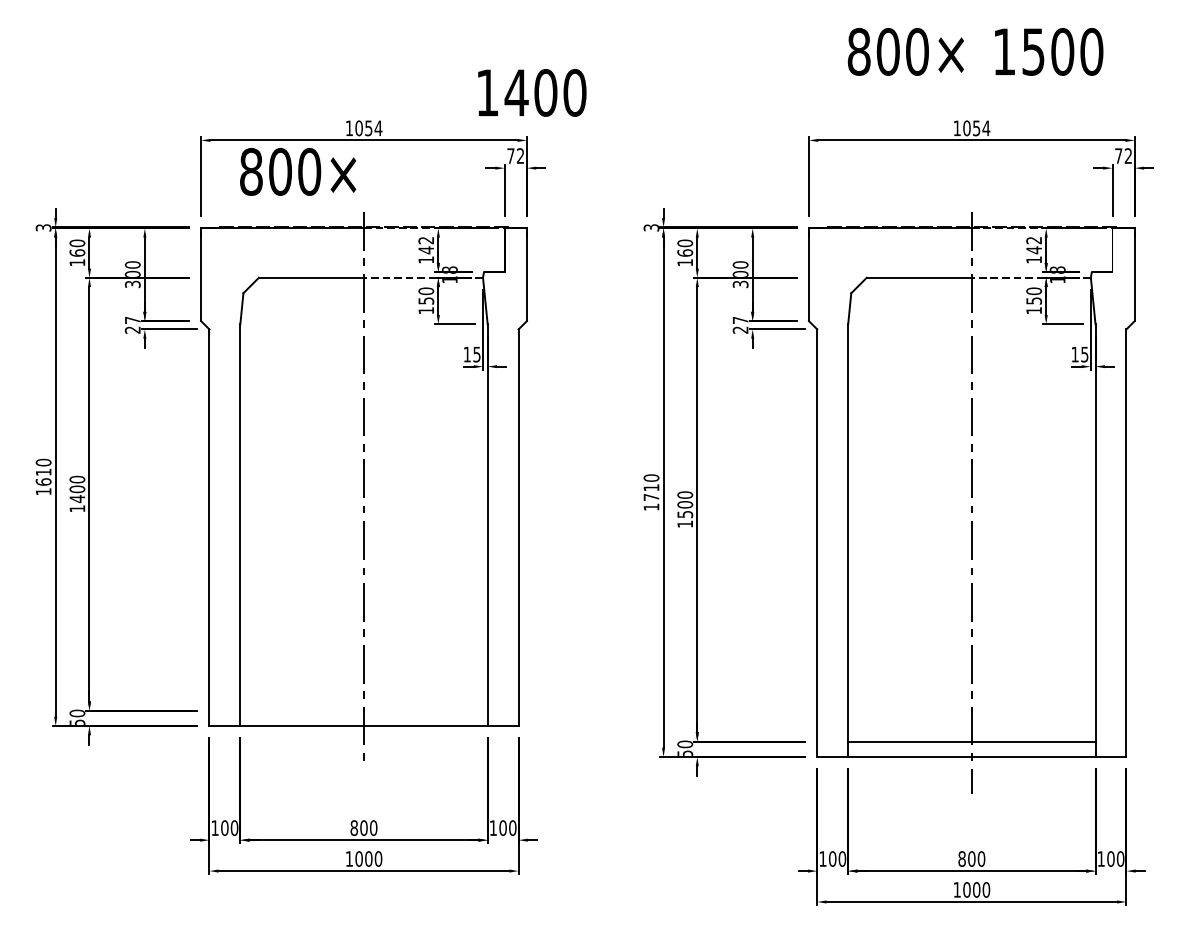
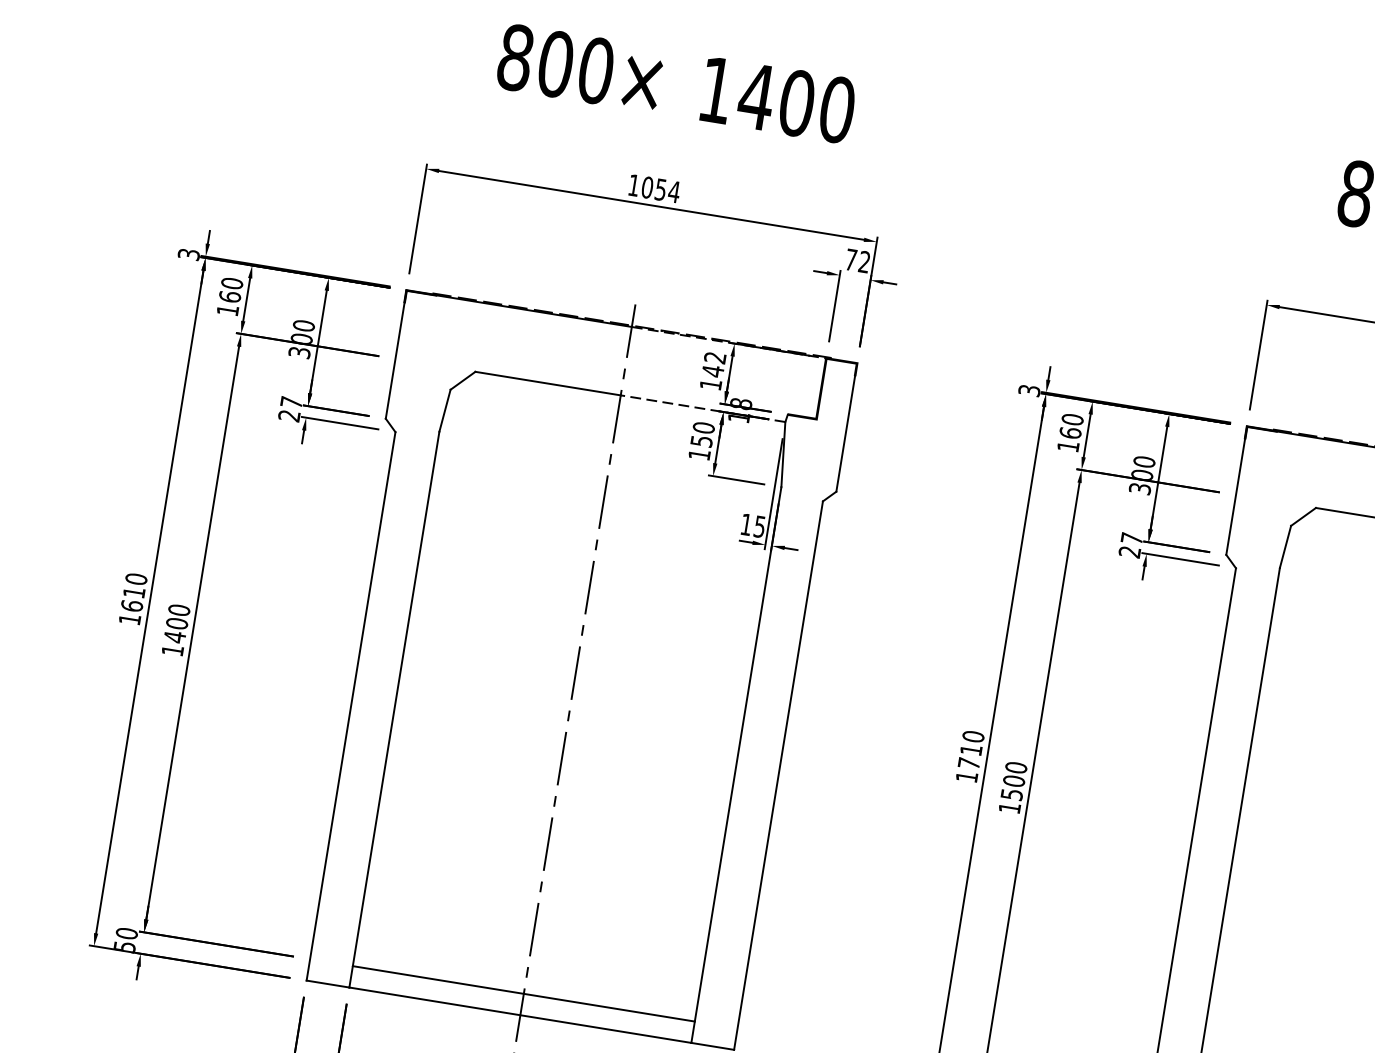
text: (532, 92) -> (778, 99), moved
text: (298, 171) -> (580, 67), moved
line: (363, 710) -> (523, 993), added

